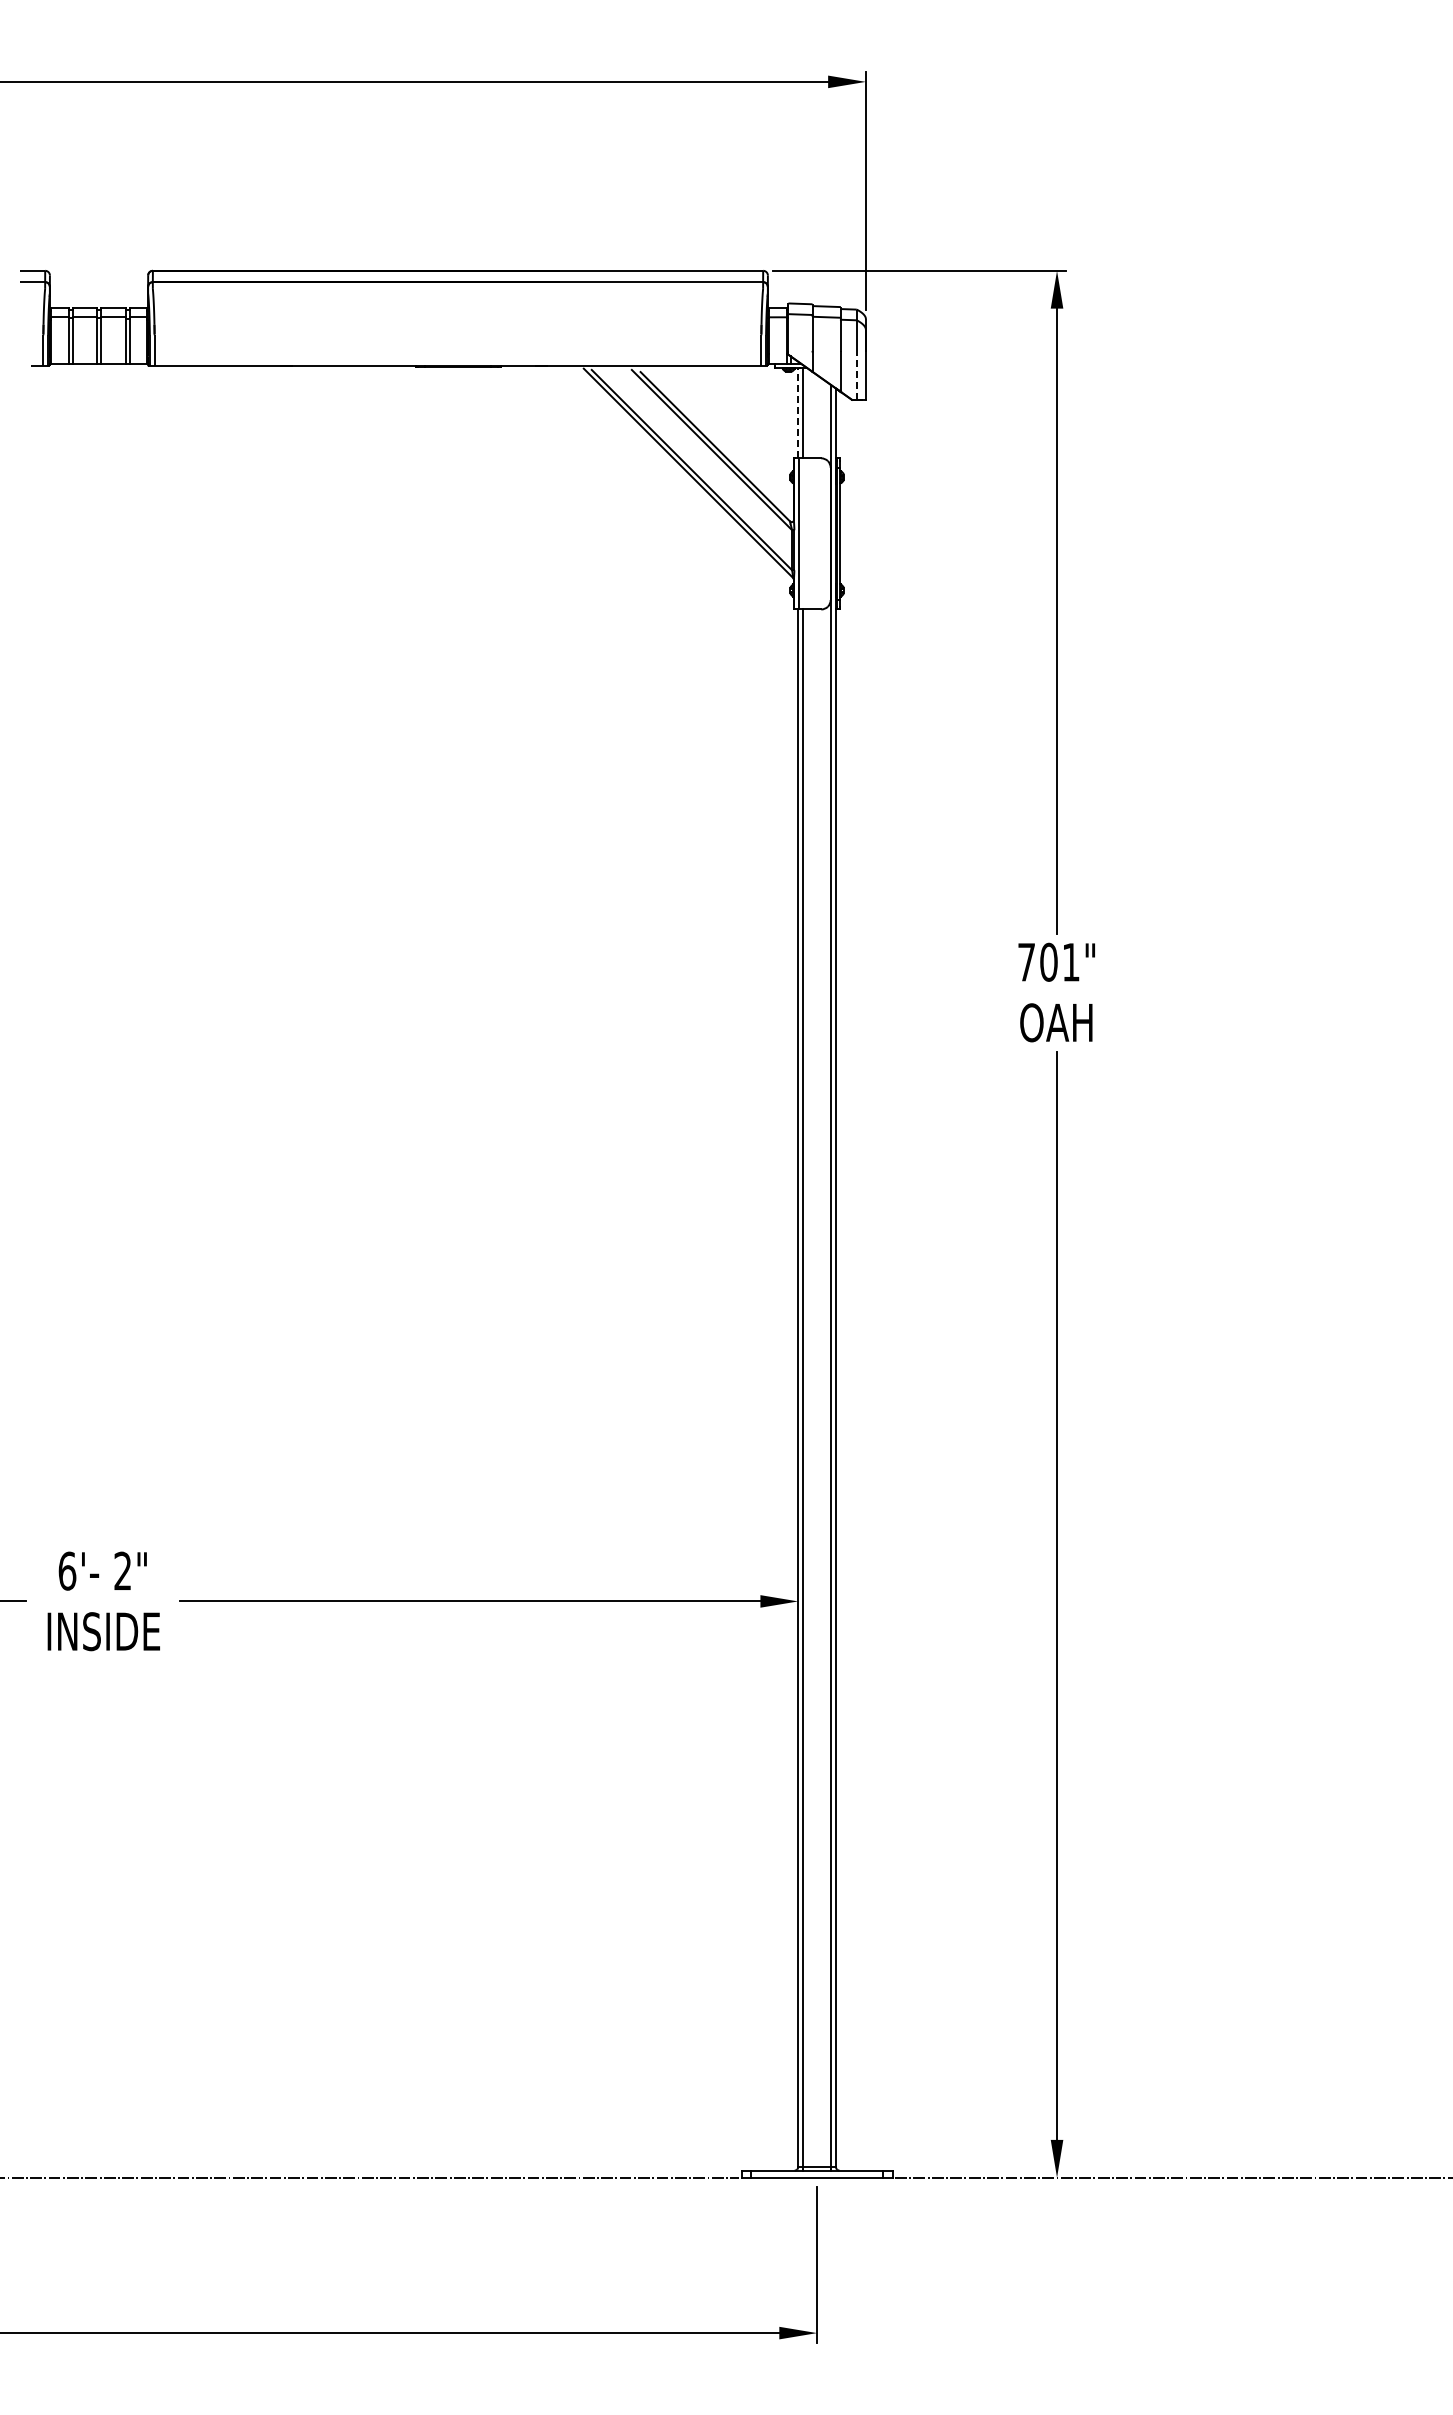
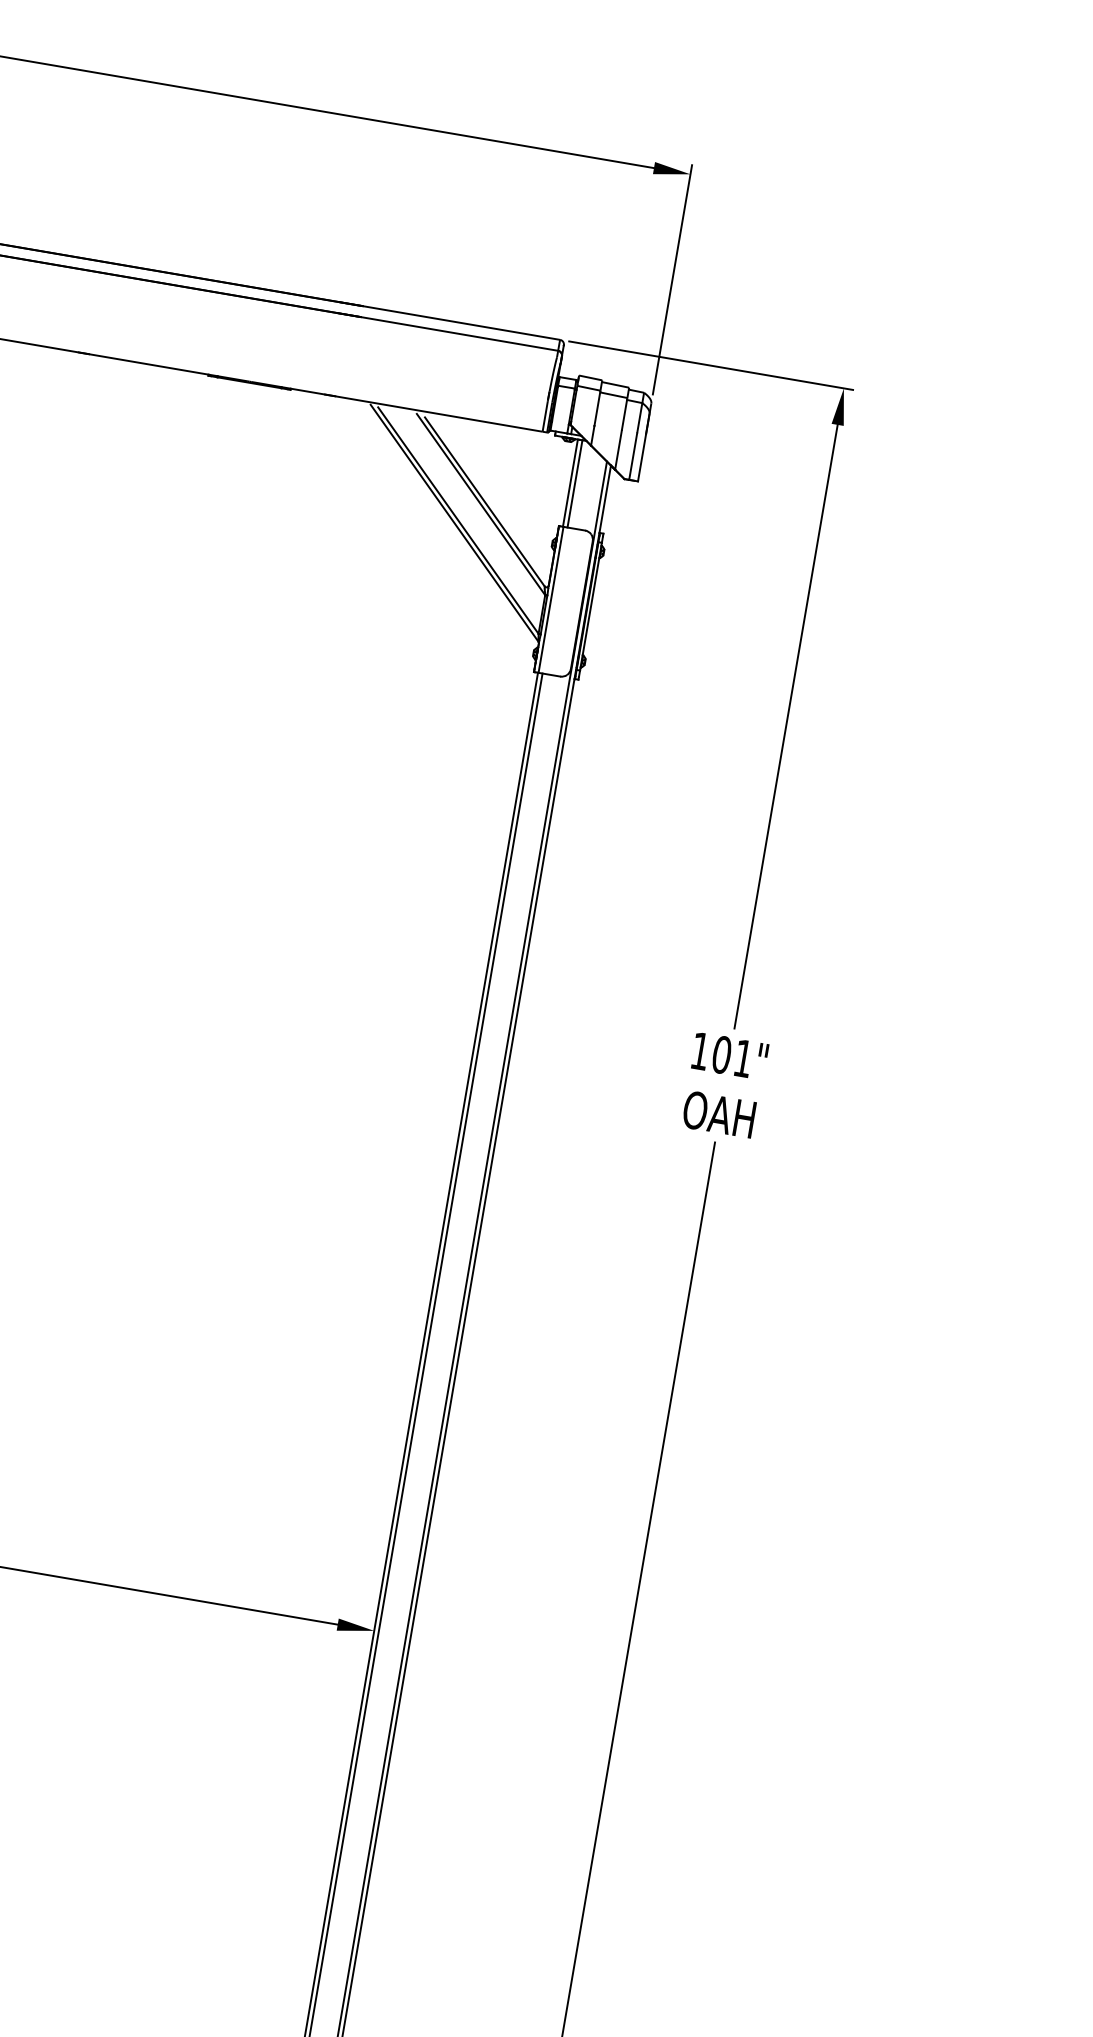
line: (856, 375) -> (632, 456), dashed -> solid
line: (798, 412) -> (570, 482), dashed -> solid
text: (1026, 962) -> (700, 1051), 701" -> 101"

